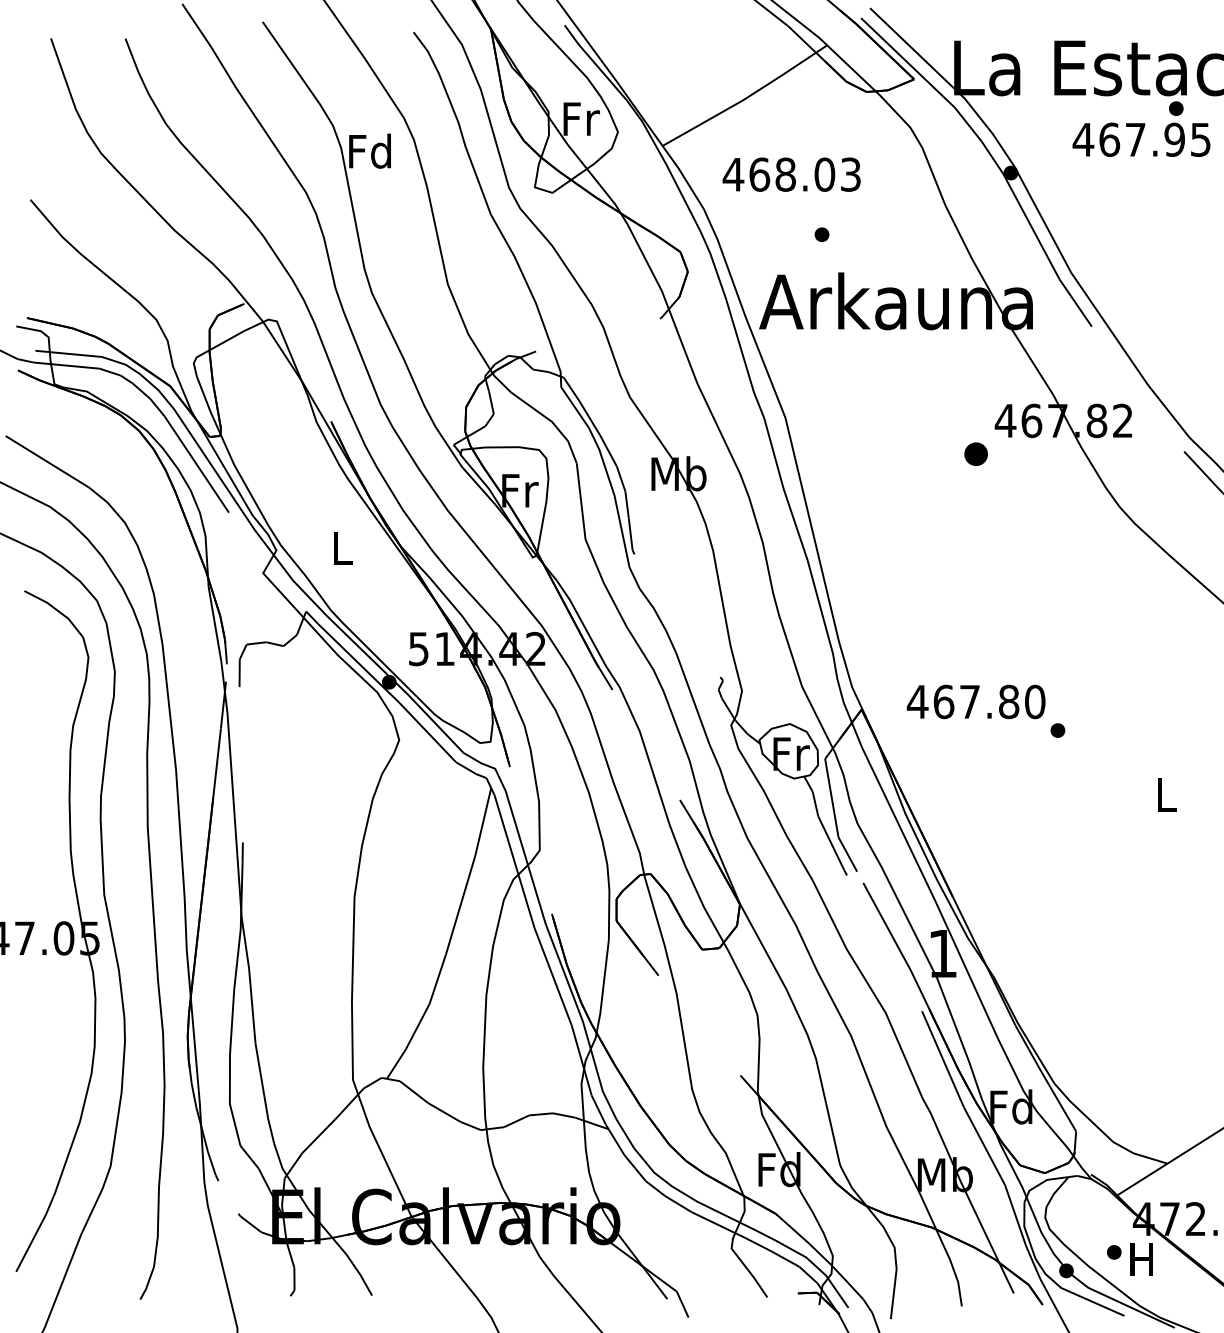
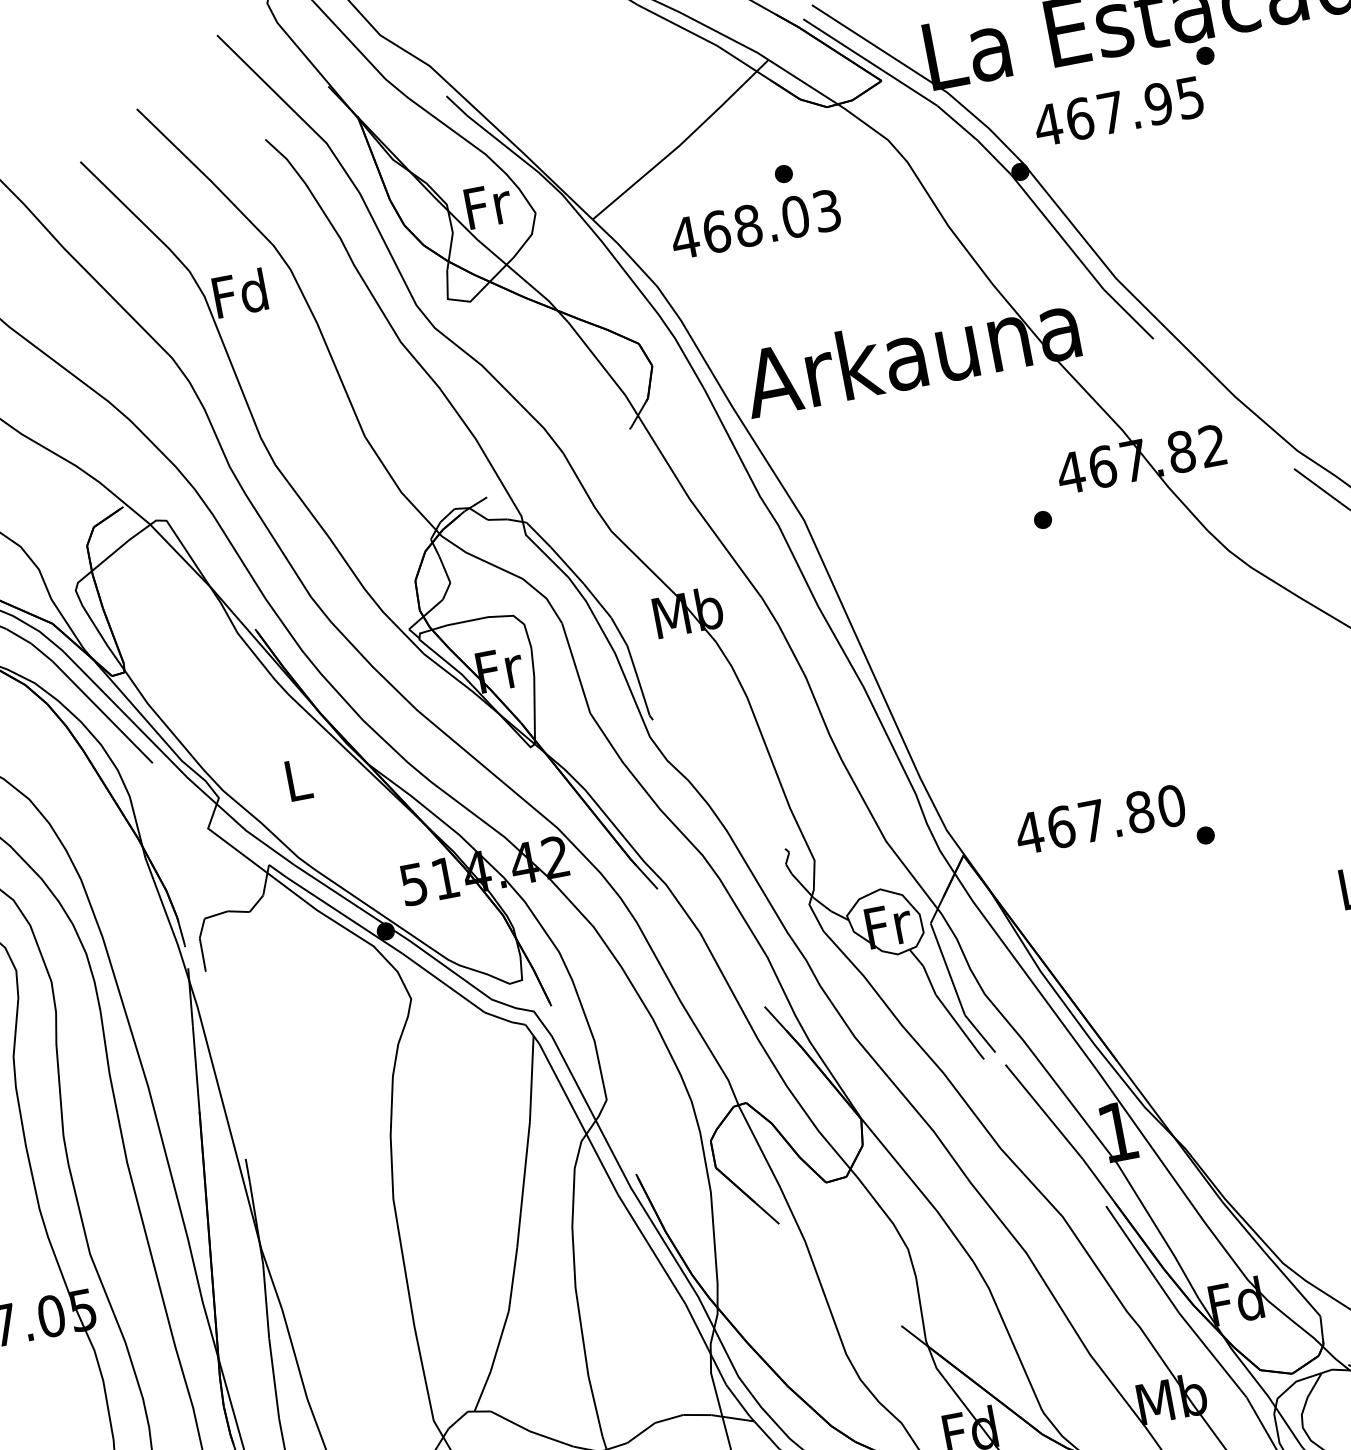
text: (1141, 139) -> (1118, 111), moved
part: (821, 234) -> (783, 173), moved
part: (975, 453) -> (1042, 519), size x0.62

